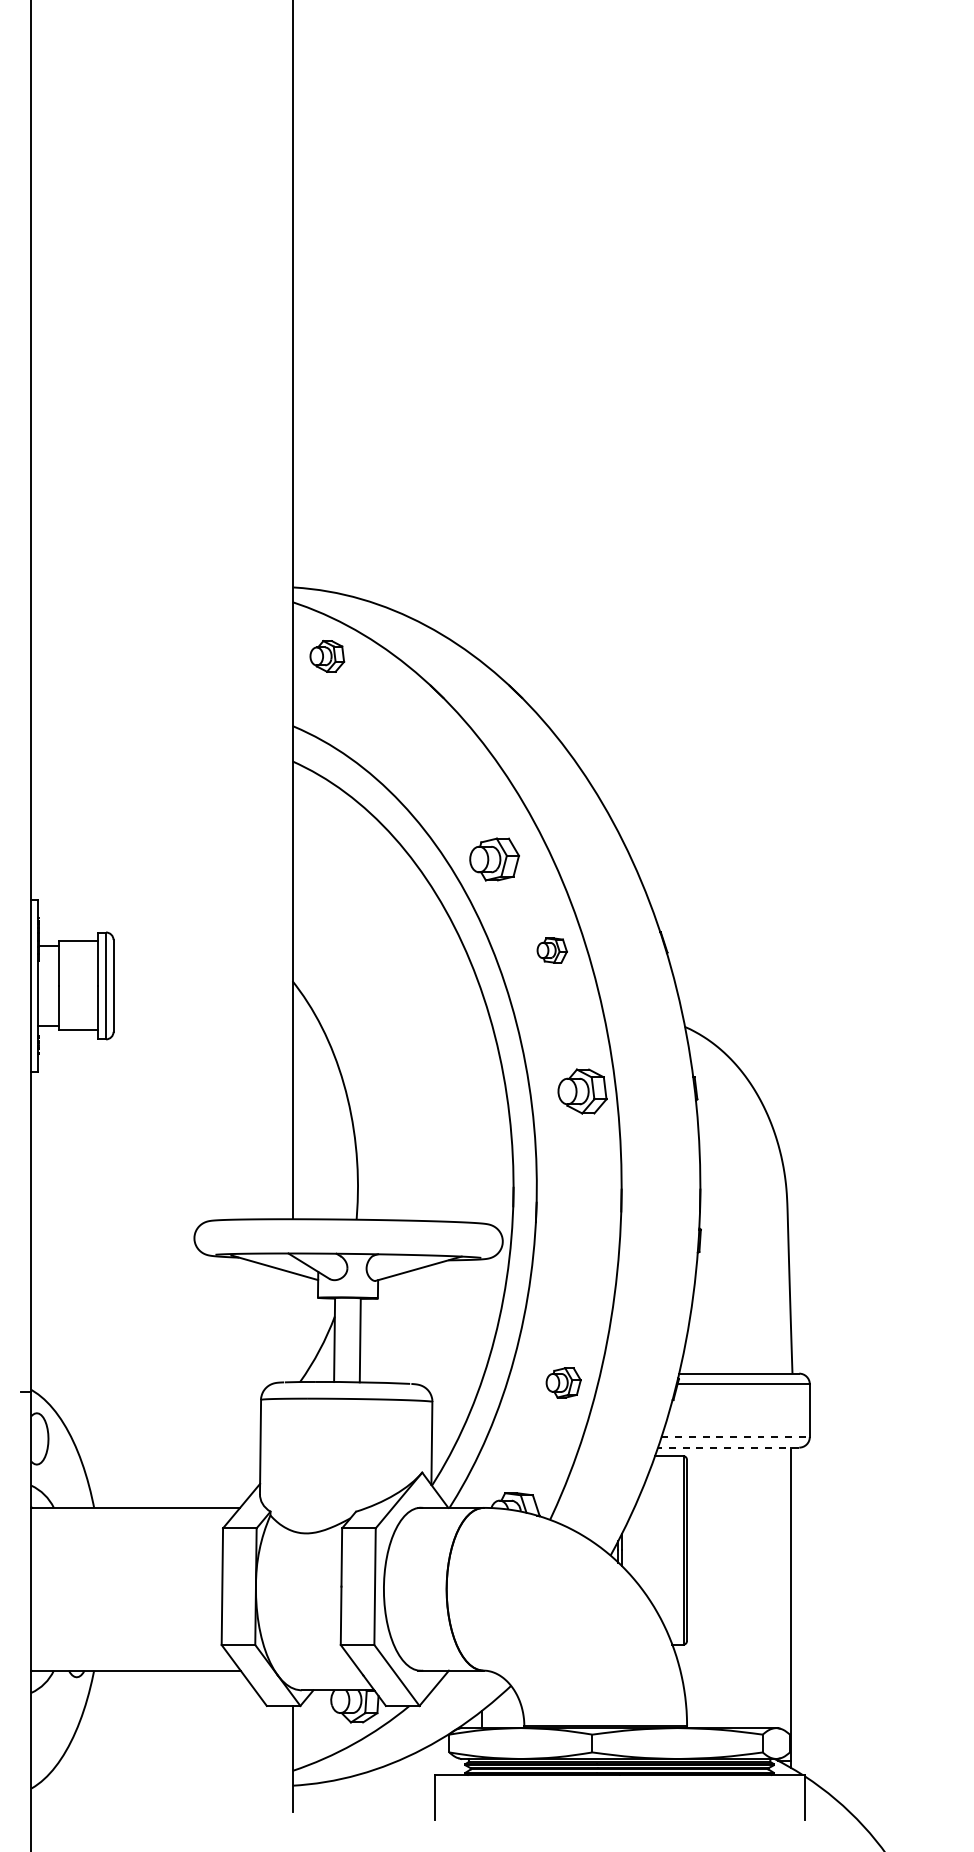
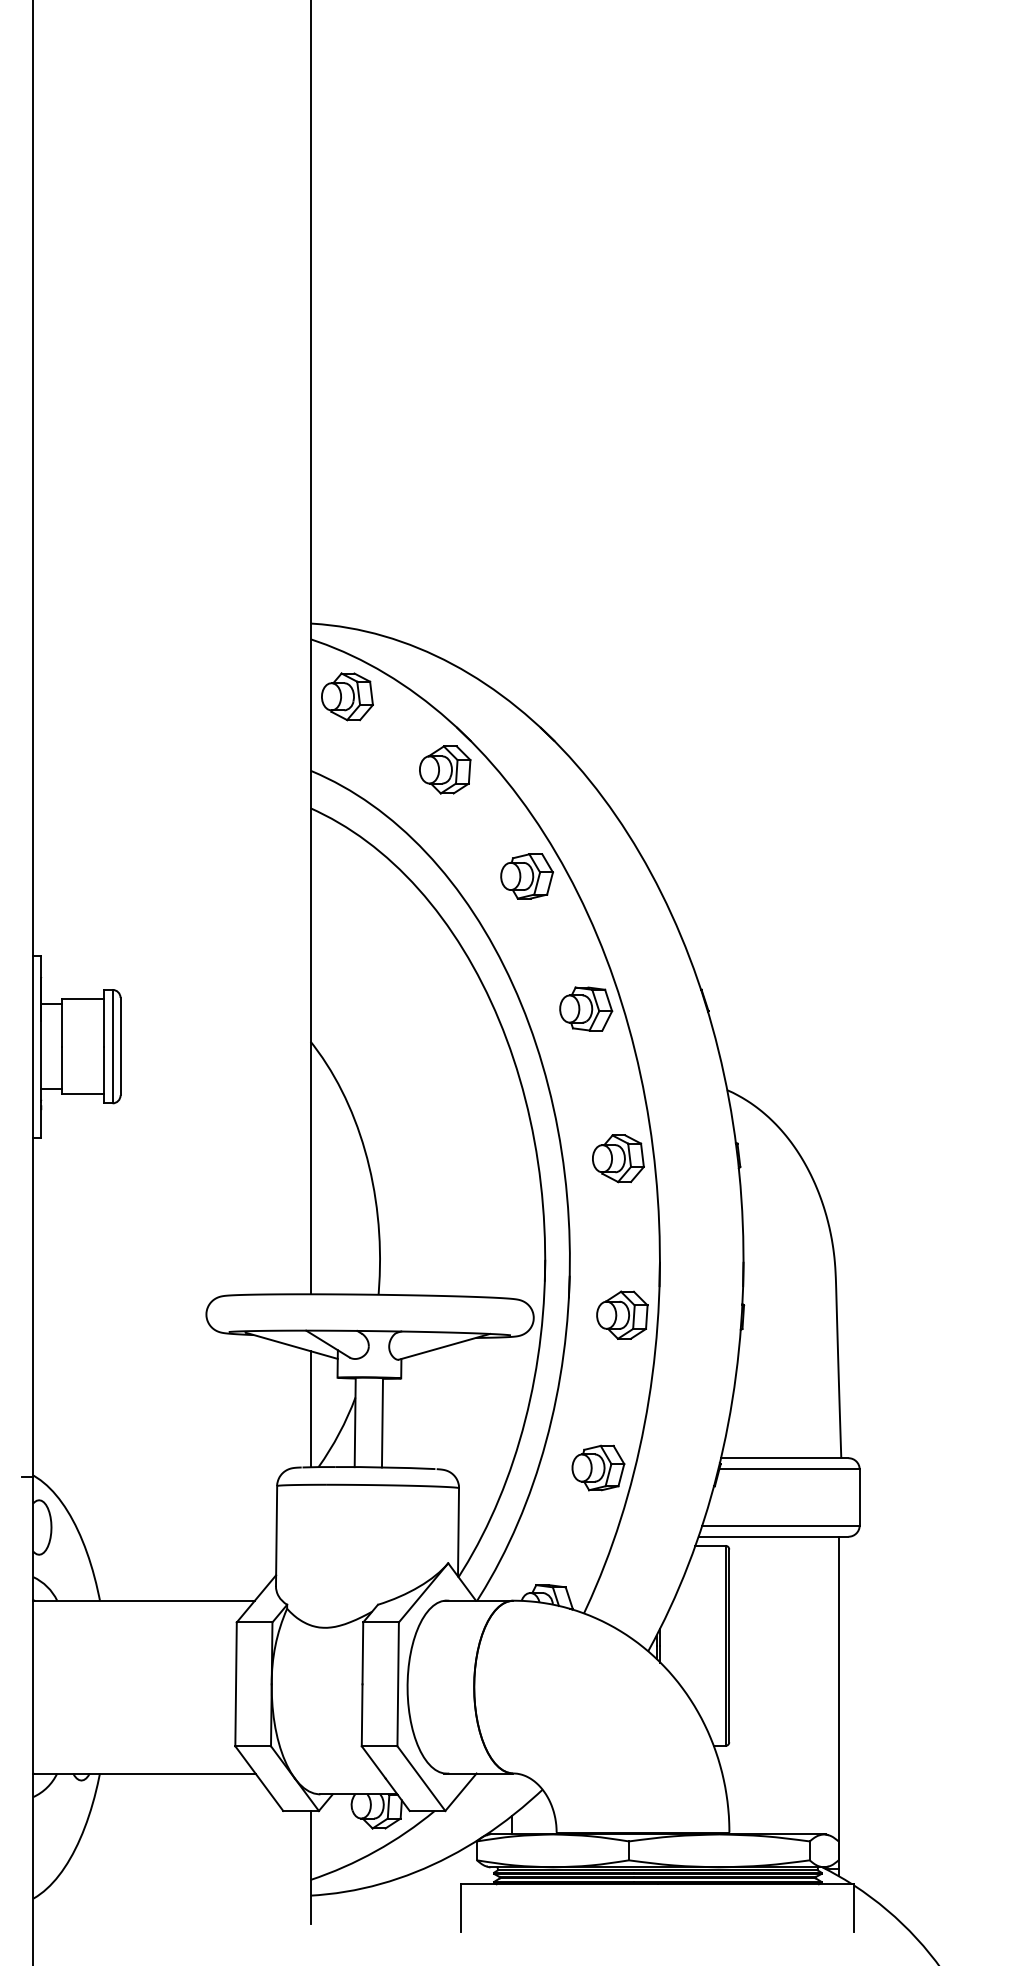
part: (327, 656) -> (347, 696), size x1.43
part: (419, 724) -> (445, 769), added
part: (494, 859) -> (526, 876), moved
part: (552, 950) -> (586, 1008), size x1.67
part: (586, 1238) -> (622, 1314), added
line: (292, 1327) -> (310, 1409), added
part: (563, 1382) -> (598, 1467), size x1.43
line: (736, 1437) -> (781, 1525), dashed -> solid
line: (728, 1447) -> (773, 1536), dashed -> solid

